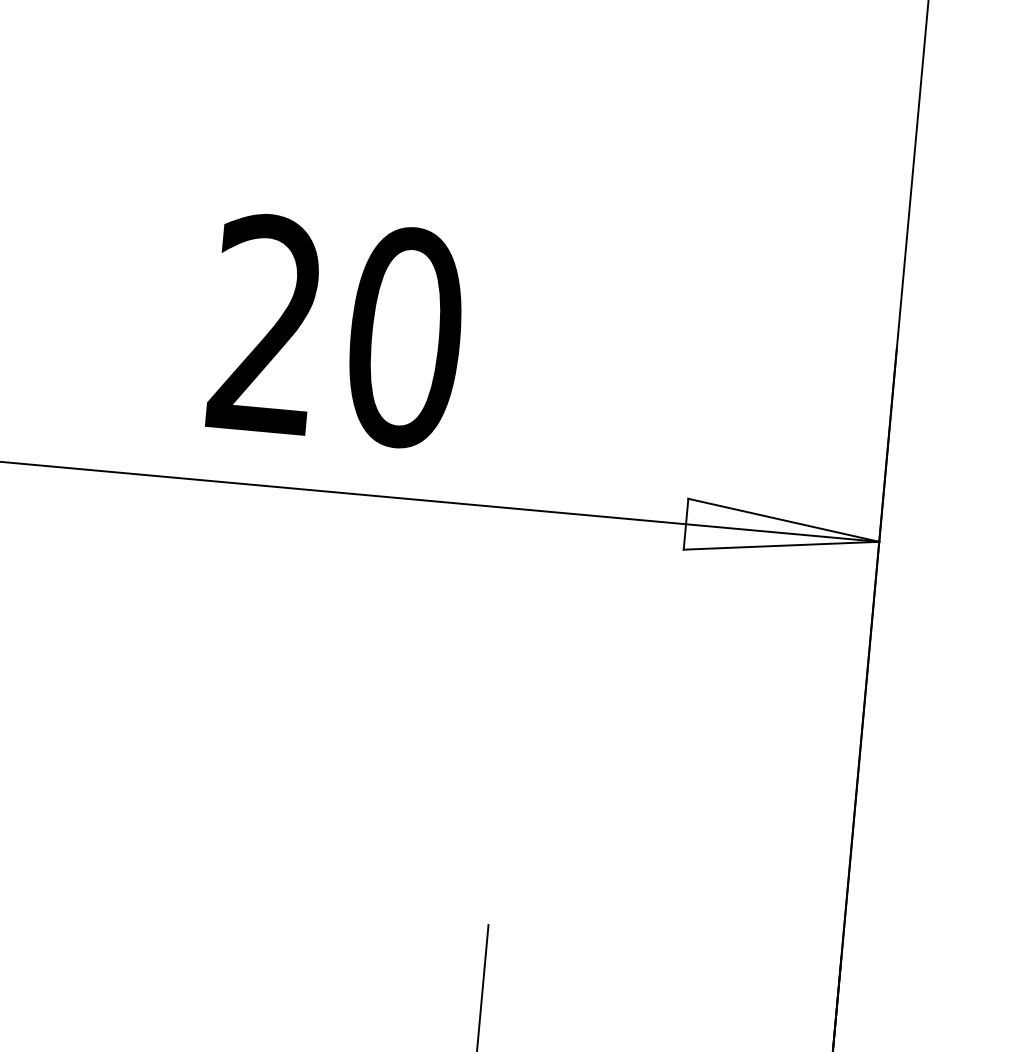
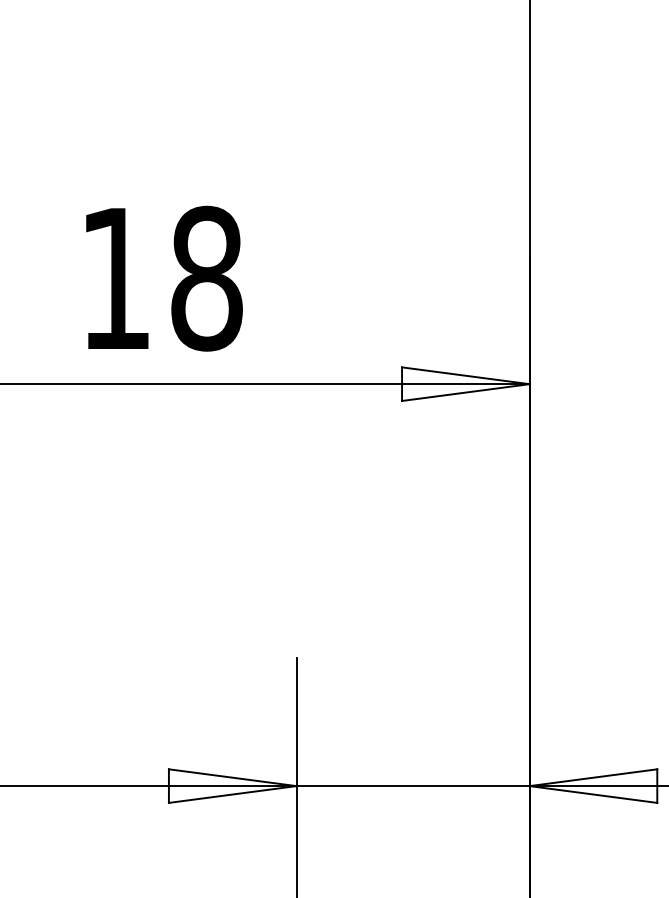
text: (337, 331) -> (162, 278), 20 -> 18

